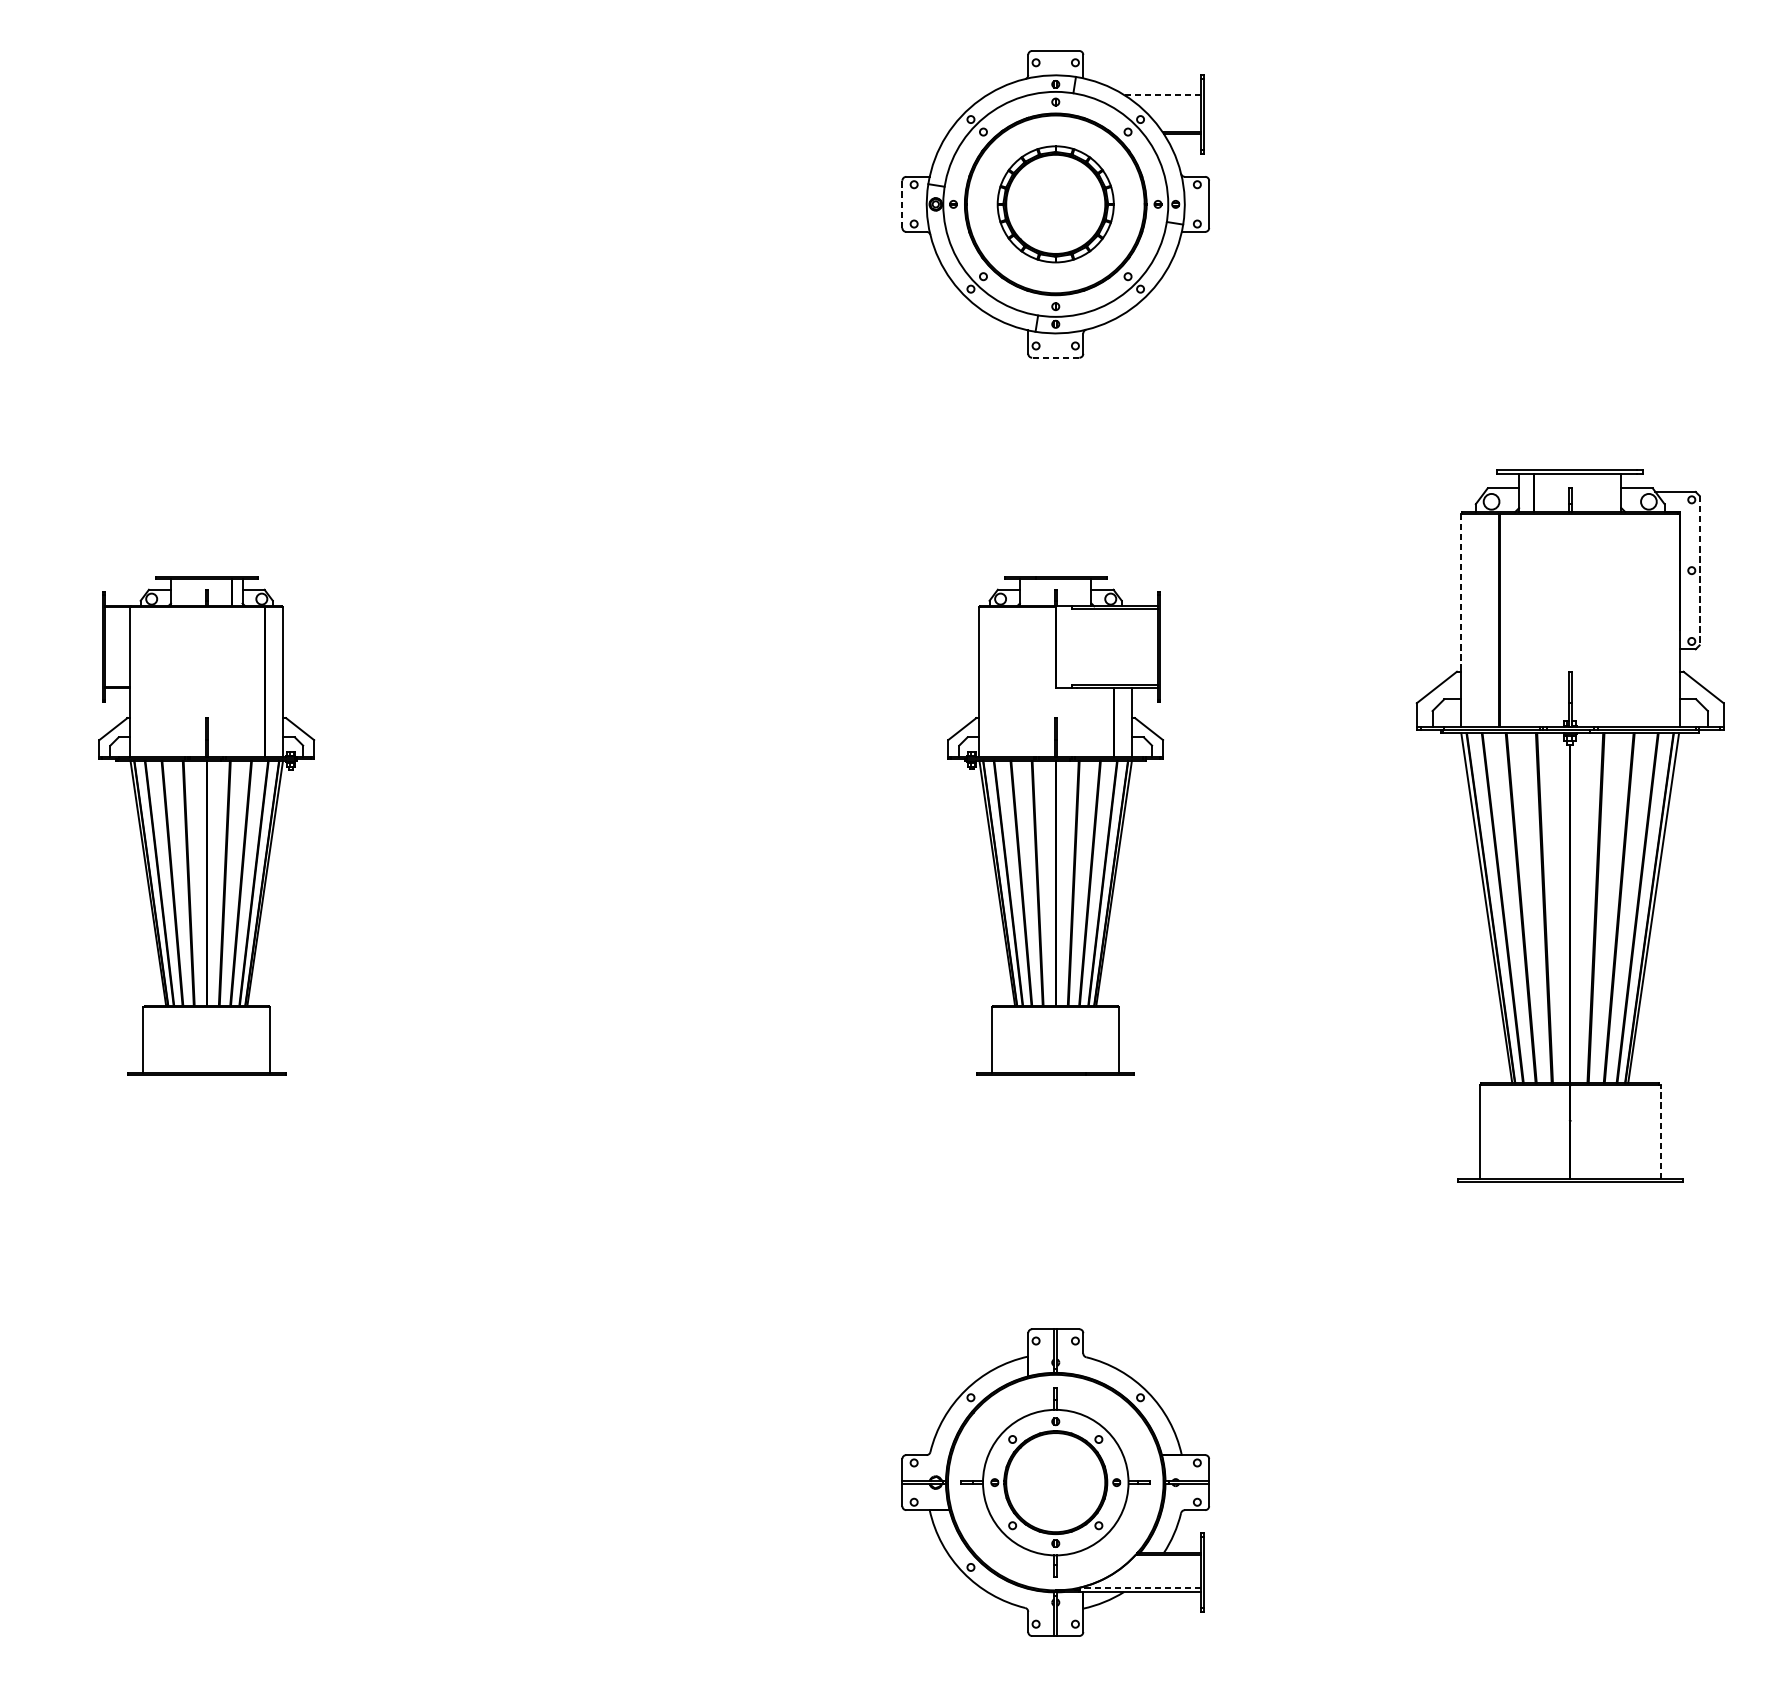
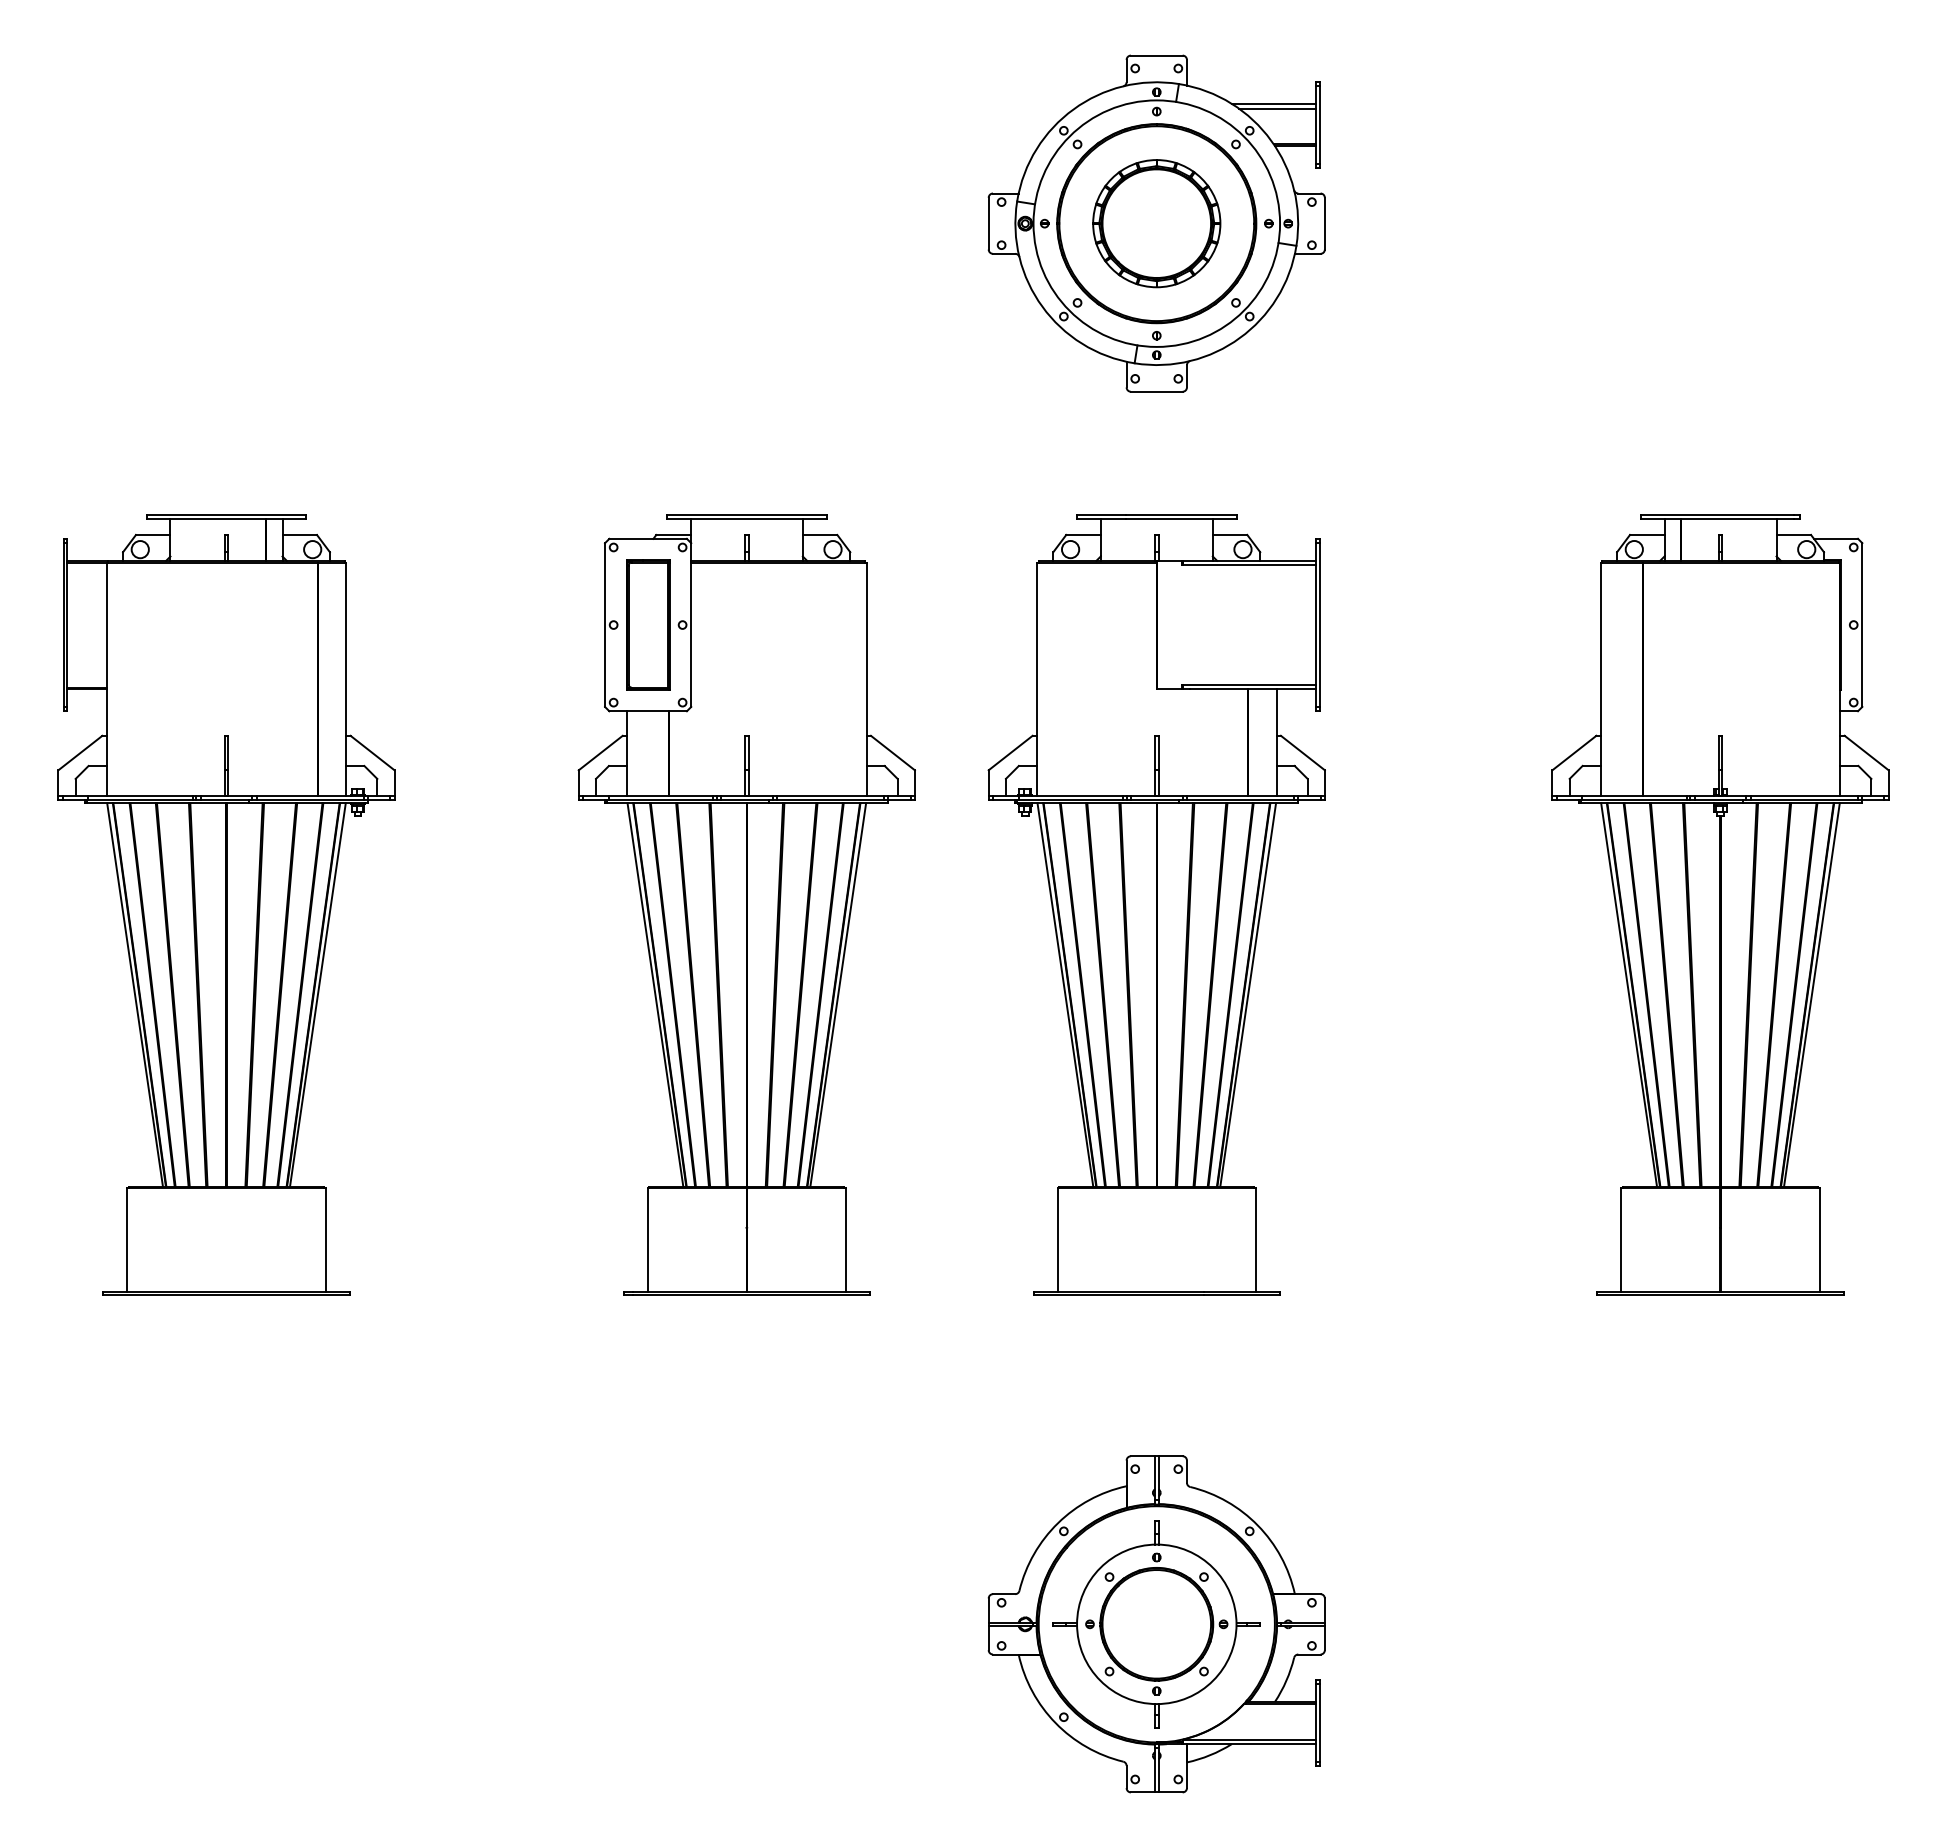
line: (1162, 94) -> (1273, 103), dashed -> solid
line: (1165, 99) -> (1277, 108), added
line: (902, 204) -> (988, 223), dashed -> solid
line: (1055, 357) -> (1156, 391), dashed -> solid
line: (1699, 571) -> (1862, 625), dashed -> solid
line: (1460, 592) -> (1600, 649), dashed -> solid
part: (206, 825) -> (226, 904), size x1.43
part: (681, 825) -> (746, 904), added
part: (1055, 825) -> (1156, 904), size x1.43
line: (1660, 1132) -> (1819, 1240), dashed -> solid
line: (1140, 1587) -> (1249, 1739), dashed -> solid

